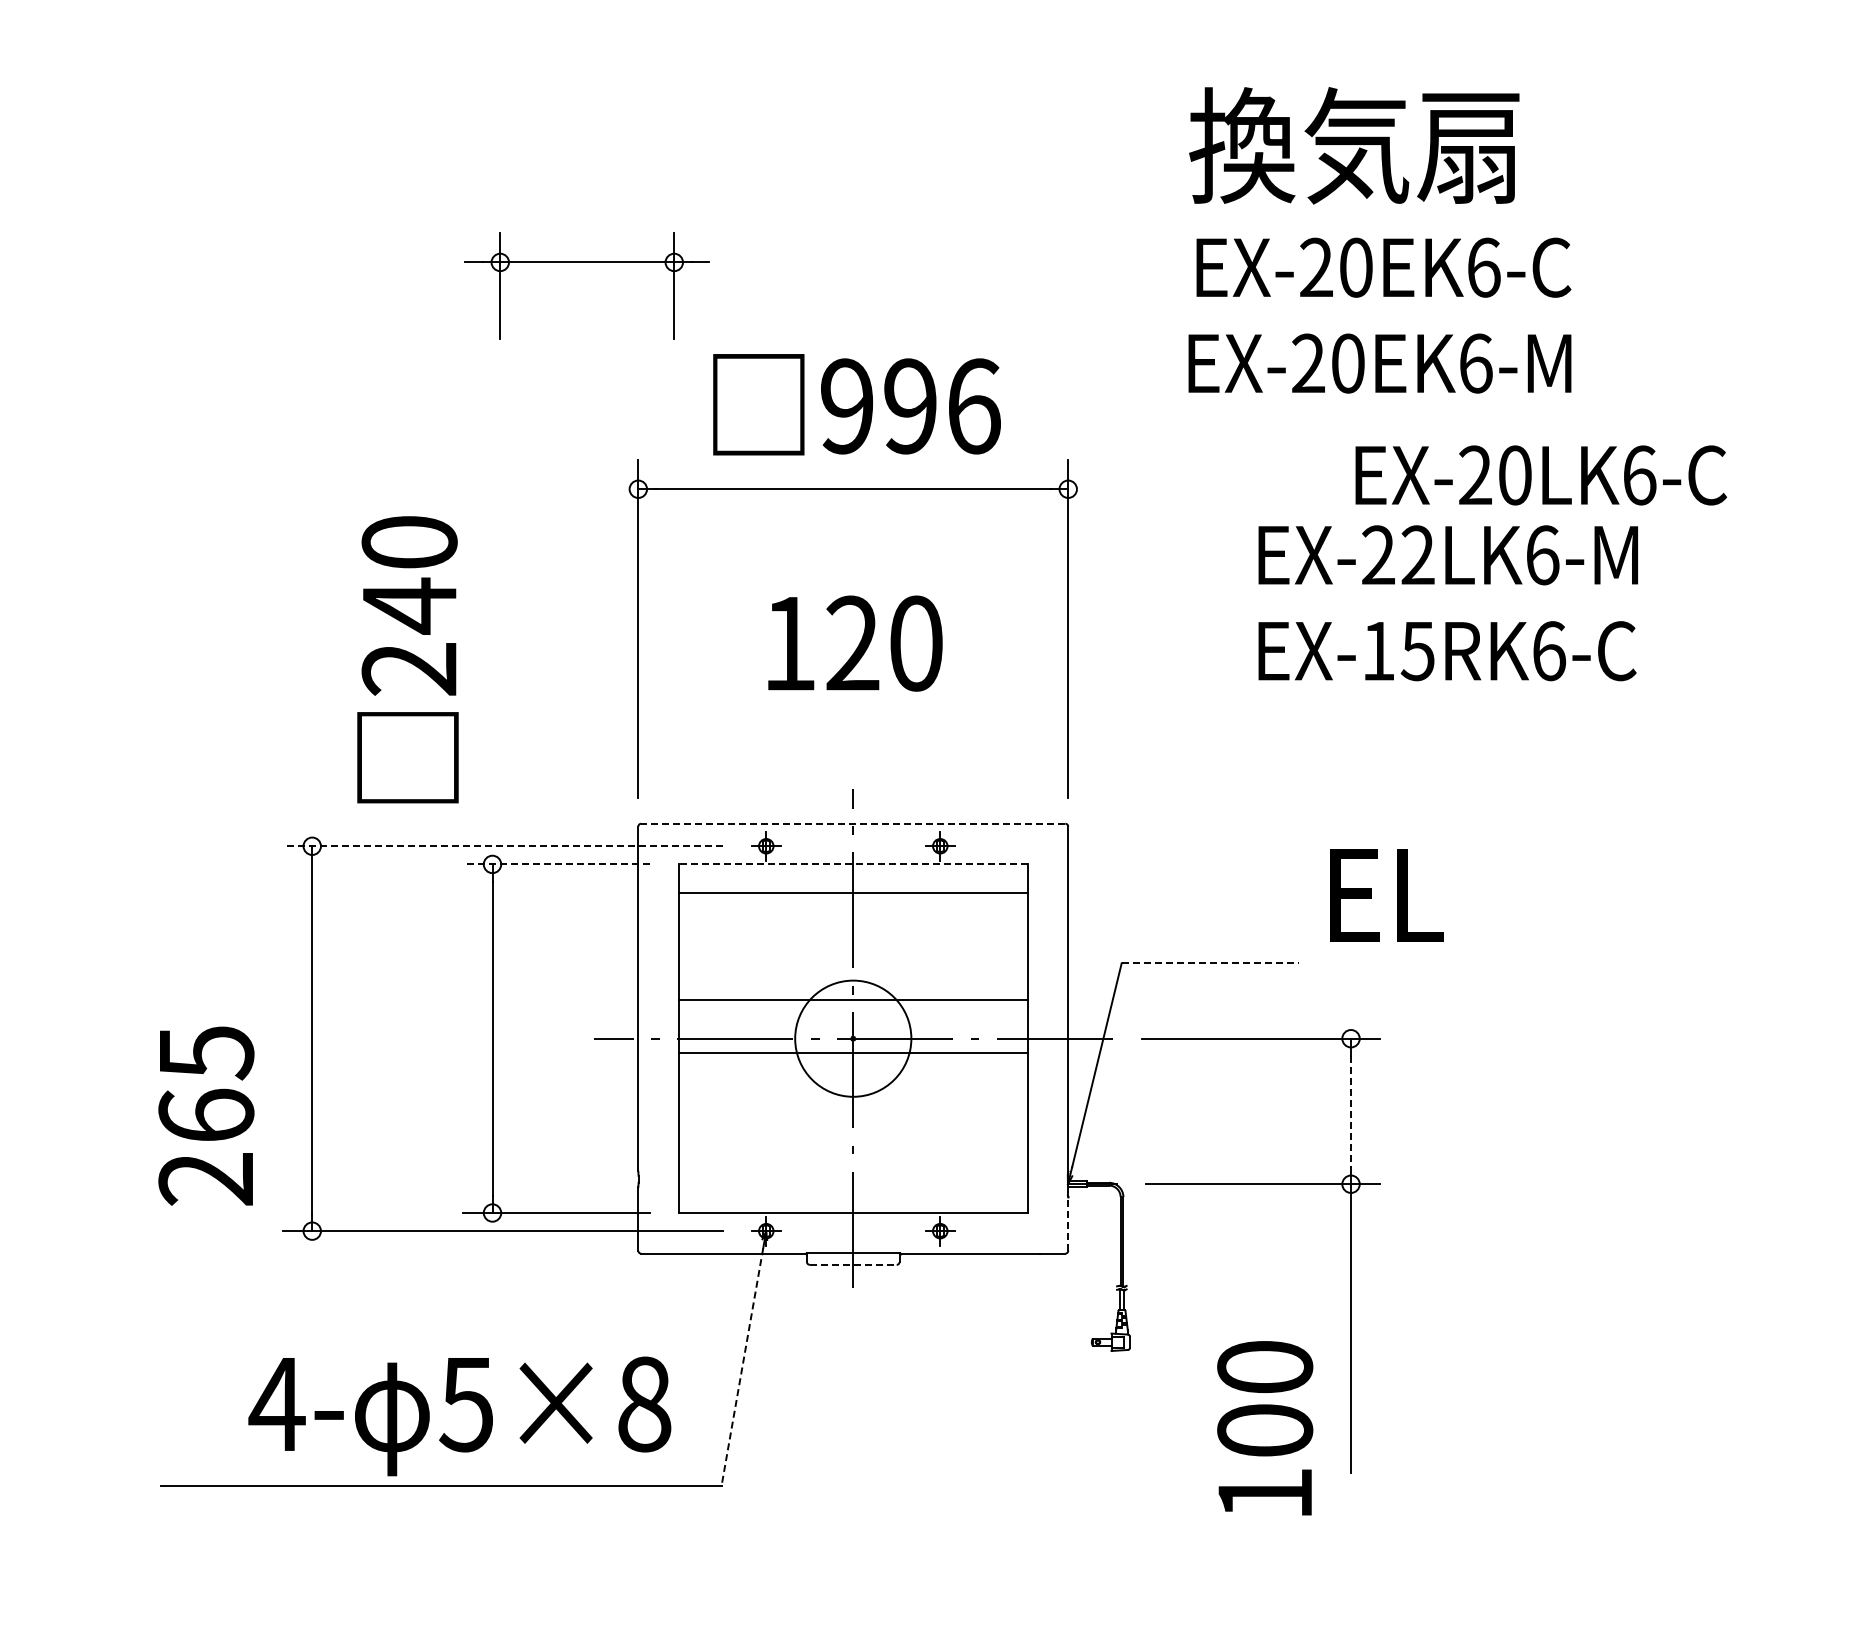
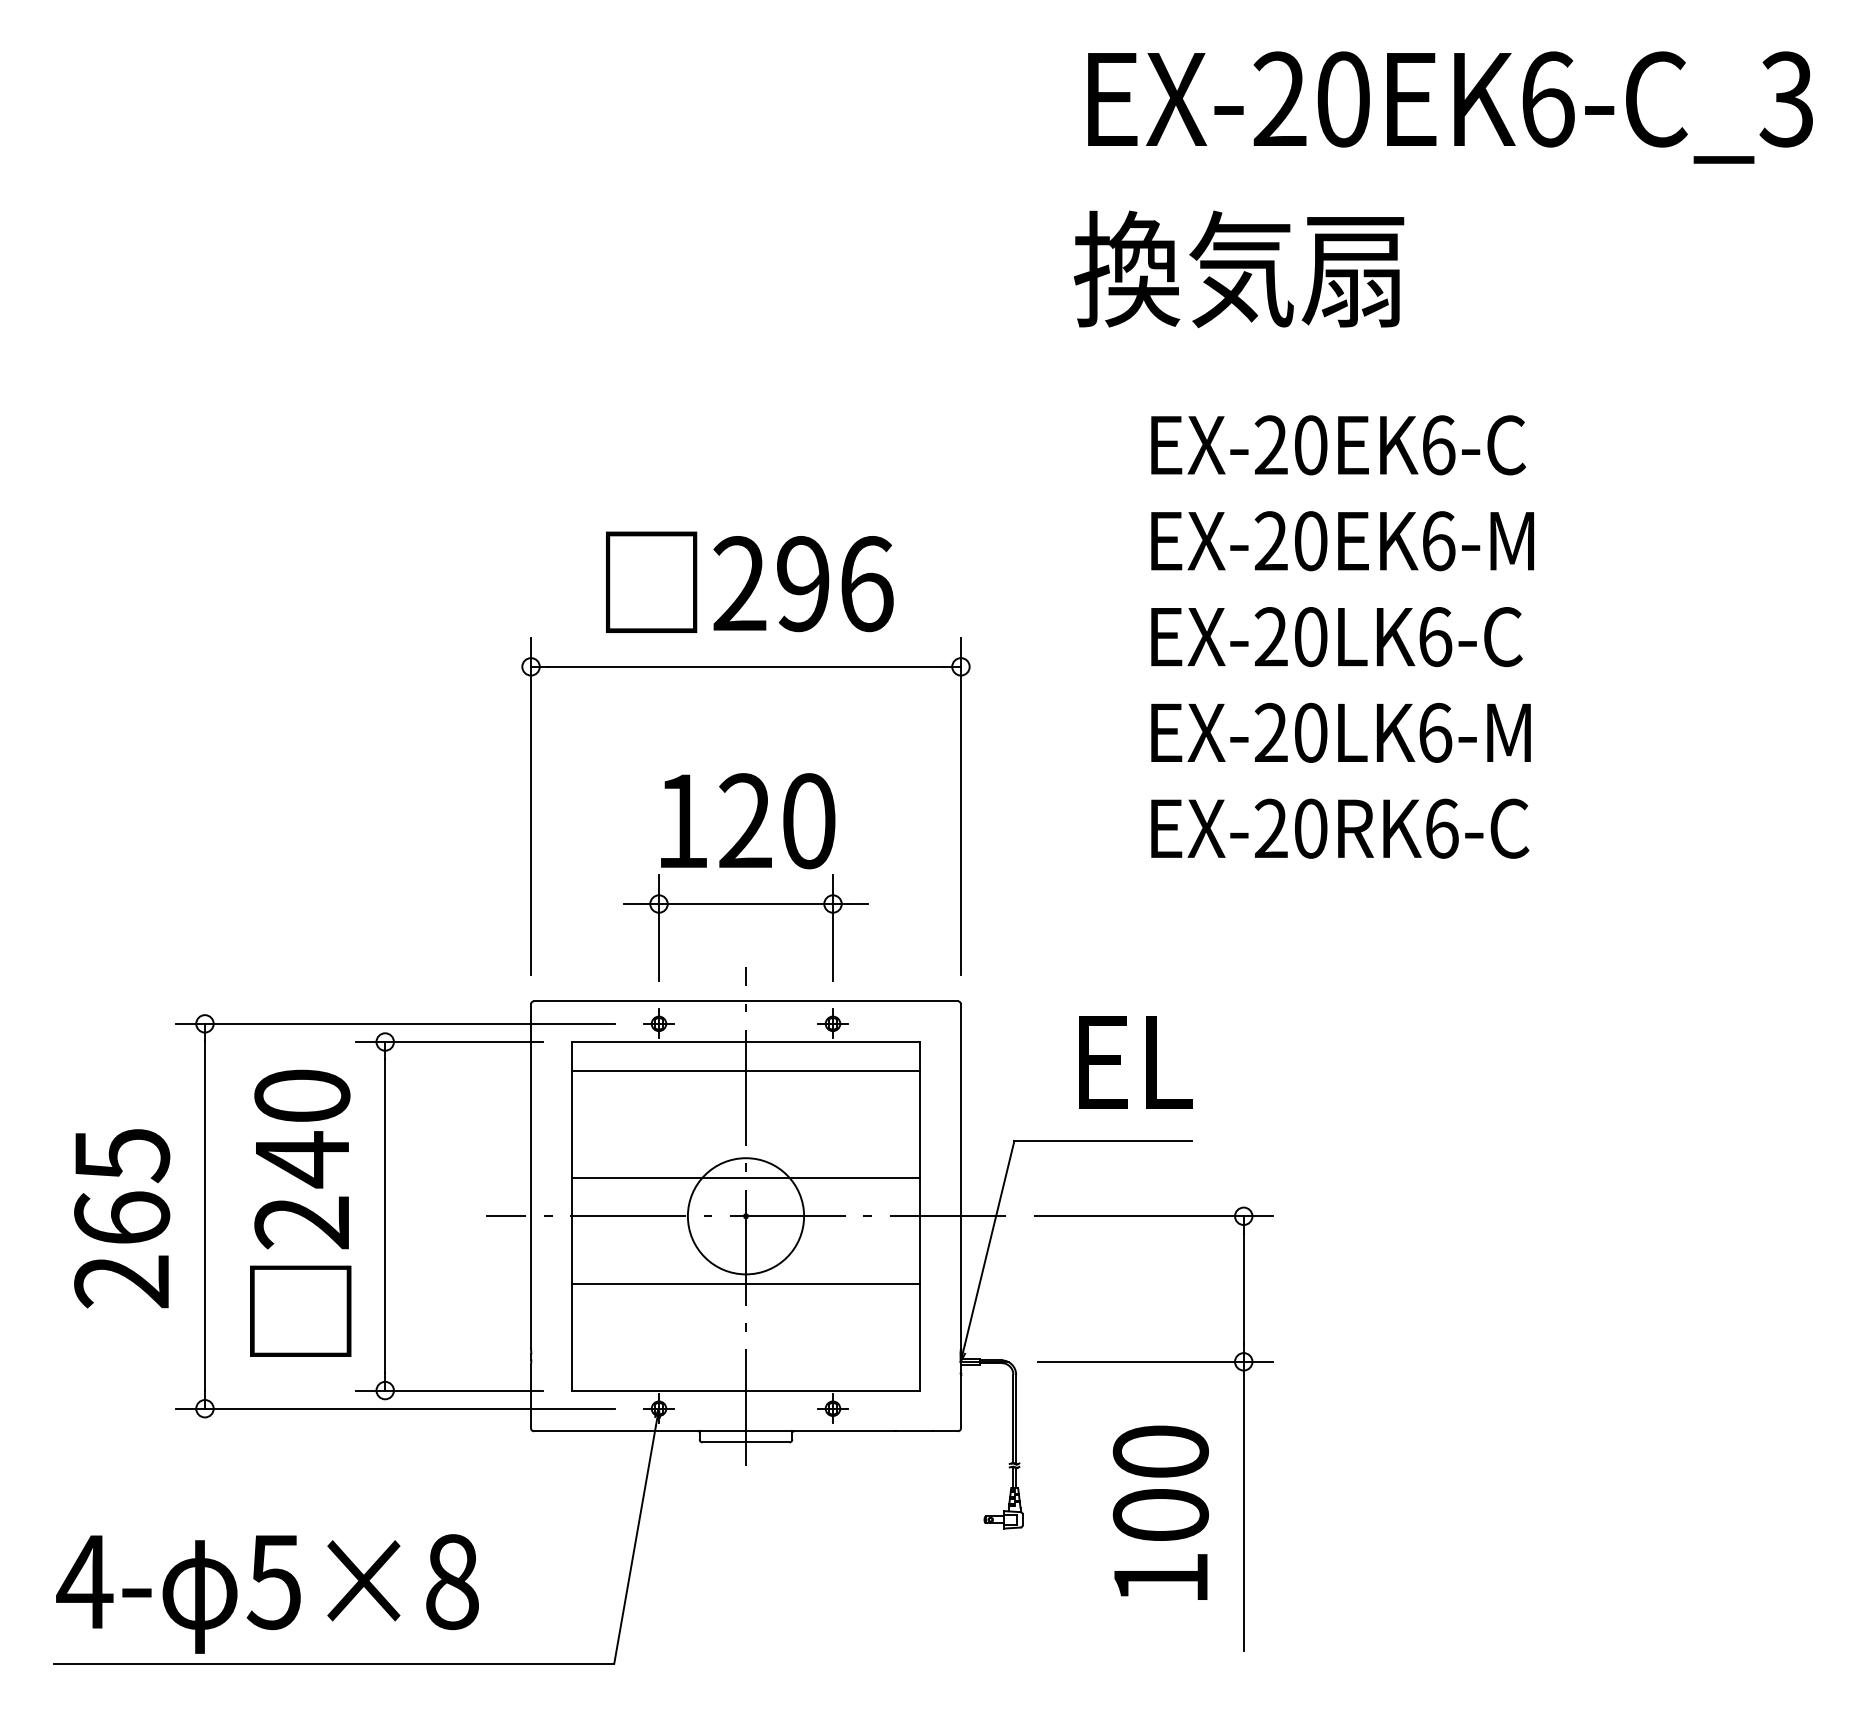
text: (1353, 145) -> (1238, 269), moved
part: (586, 262) -> (745, 904), moved
text: (1383, 267) -> (1338, 445), moved
text: (1379, 363) -> (1342, 541), moved
text: (846, 406) -> (739, 584), 996 -> 296
text: (1540, 475) -> (1336, 637), moved
text: (1417, 554) -> (1310, 732), EX-22LK6-M -> EX-20LK6-M
text: (1397, 650) -> (1290, 828), EX-15RK6-C -> EX-20RK6-C
text: (407, 658) -> (300, 1212), moved
line: (852, 823) -> (745, 1001), dashed -> solid
line: (502, 845) -> (395, 1023), dashed -> solid
line: (555, 864) -> (448, 1042), dashed -> solid
line: (852, 864) -> (745, 1042), dashed -> solid
text: (1386, 895) -> (1135, 1062), moved
line: (1210, 962) -> (1103, 1140), dashed -> solid
line: (852, 1052) -> (745, 1283), moved
line: (1350, 1111) -> (1243, 1289), dashed -> solid
text: (206, 1115) -> (122, 1218), moved
line: (1067, 1223) -> (960, 1401), dashed -> solid
line: (853, 1264) -> (746, 1442), dashed -> solid
line: (742, 1366) -> (635, 1544), dashed -> solid
text: (459, 1415) -> (267, 1593), moved
text: (1264, 1427) -> (1160, 1512), moved

